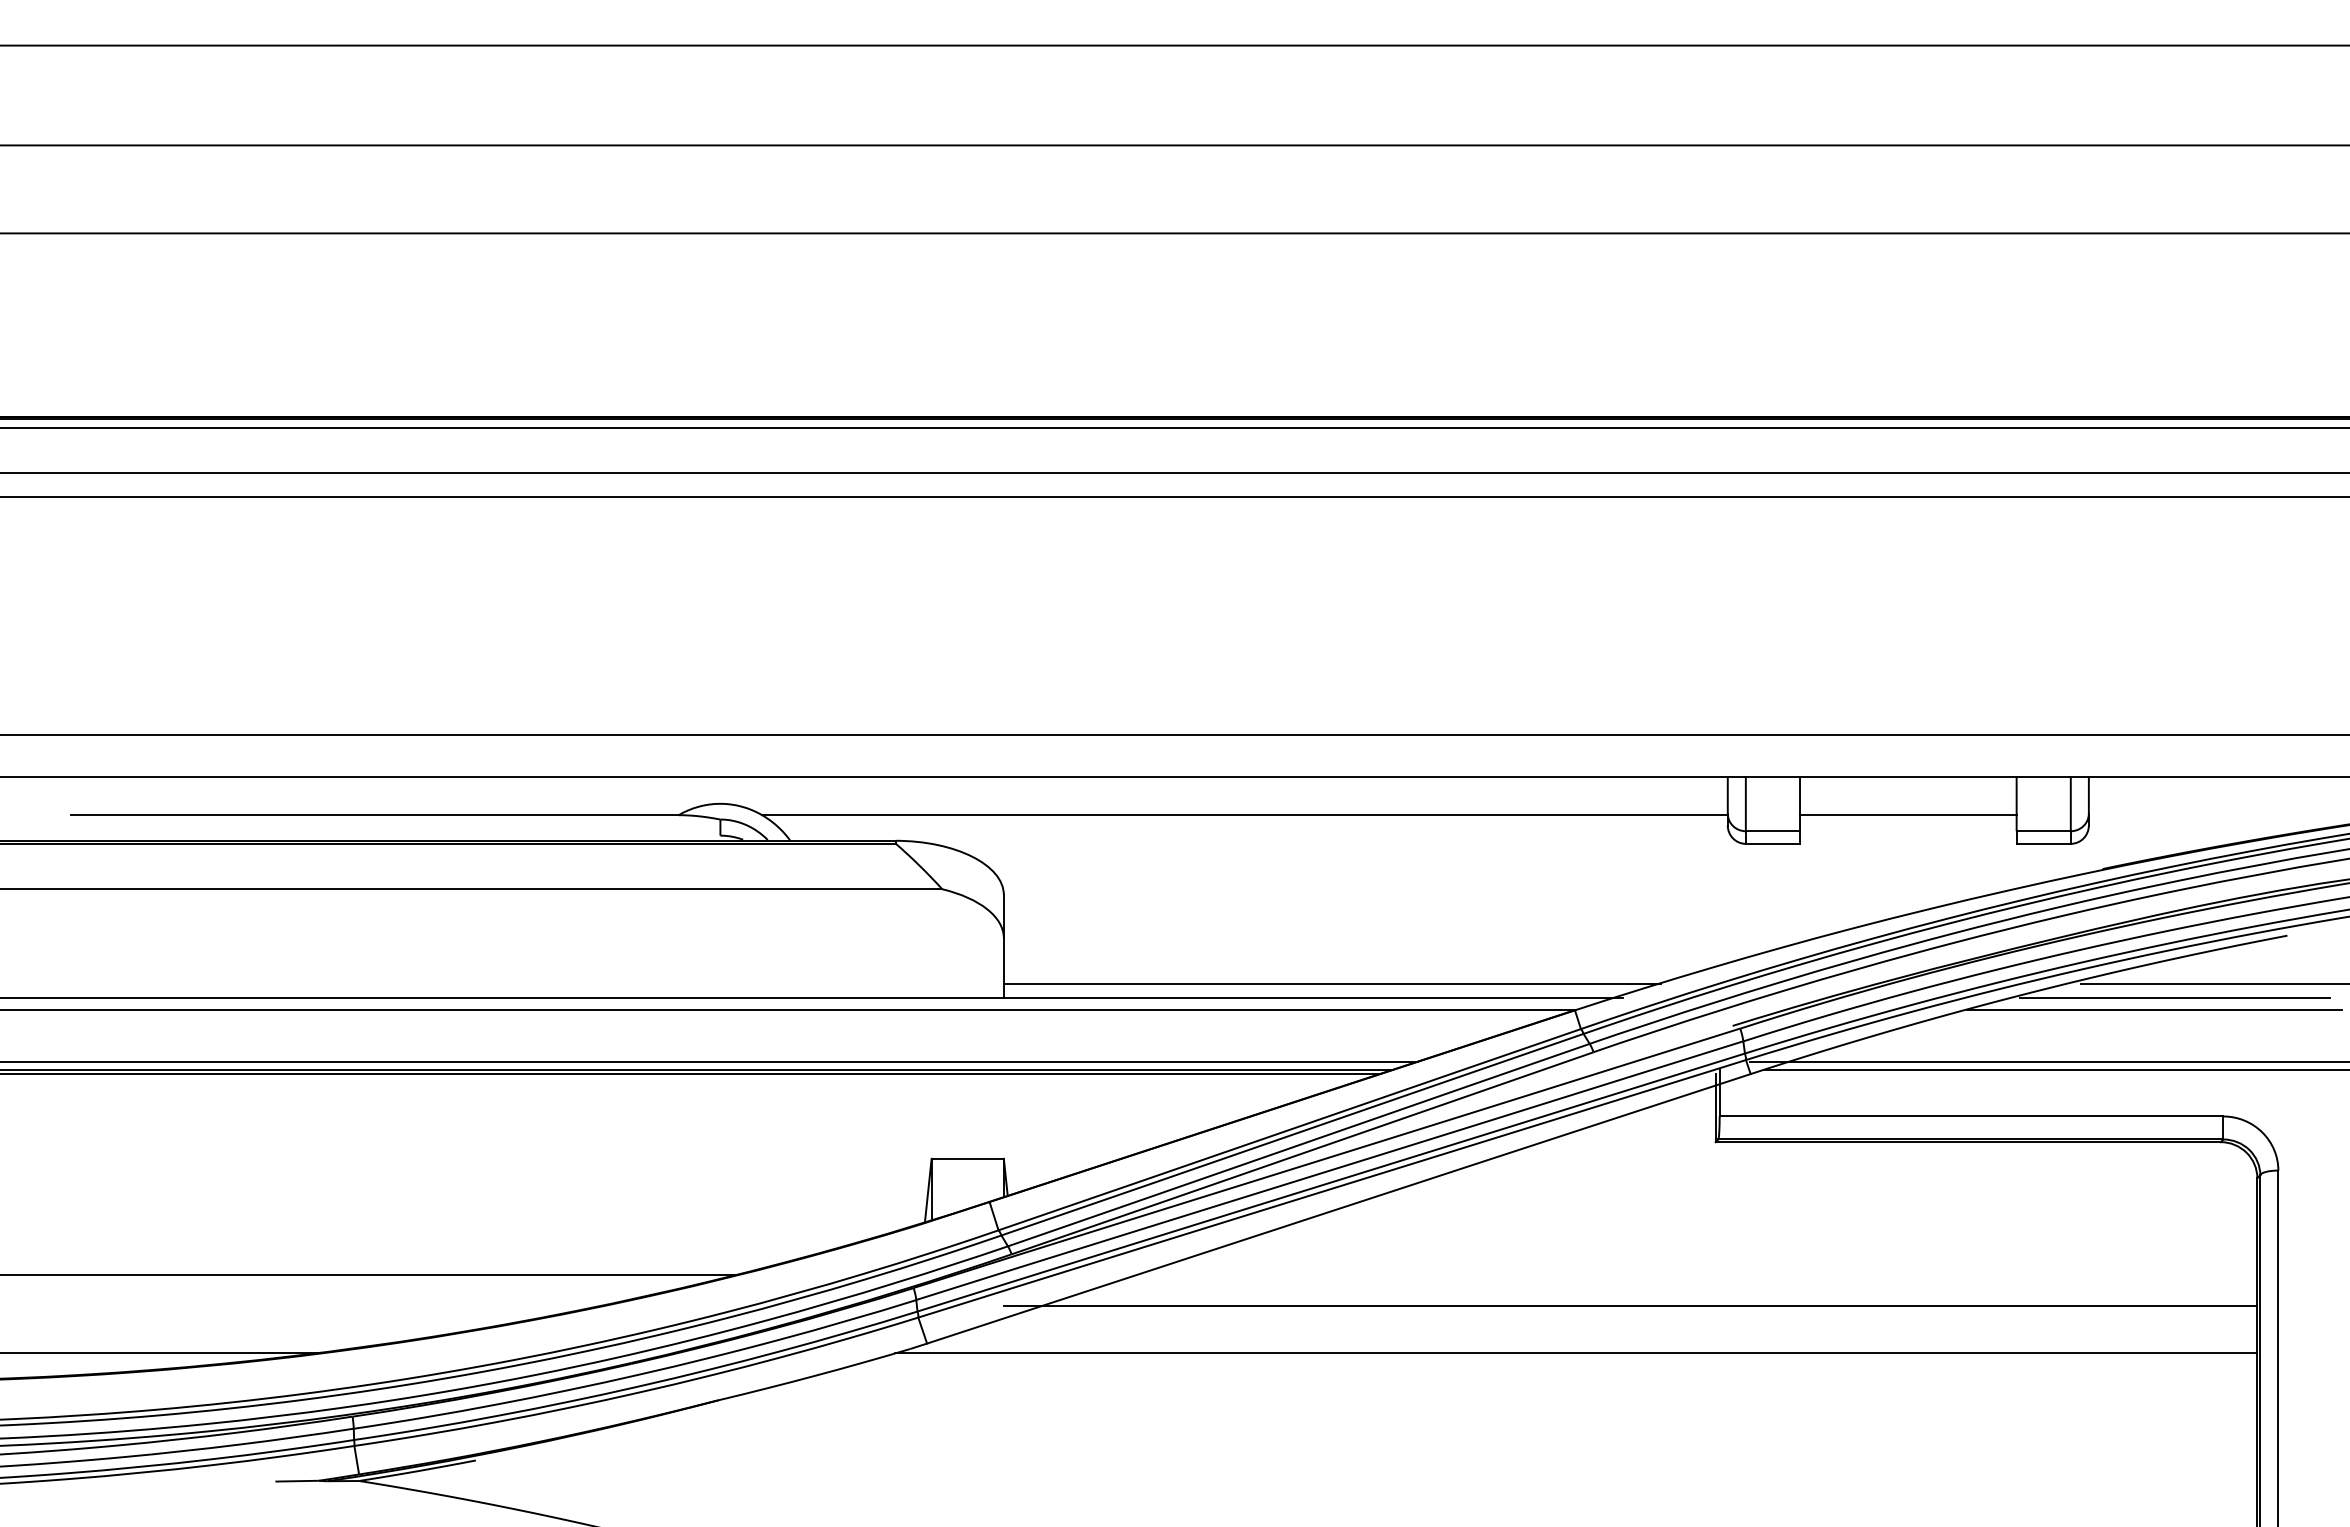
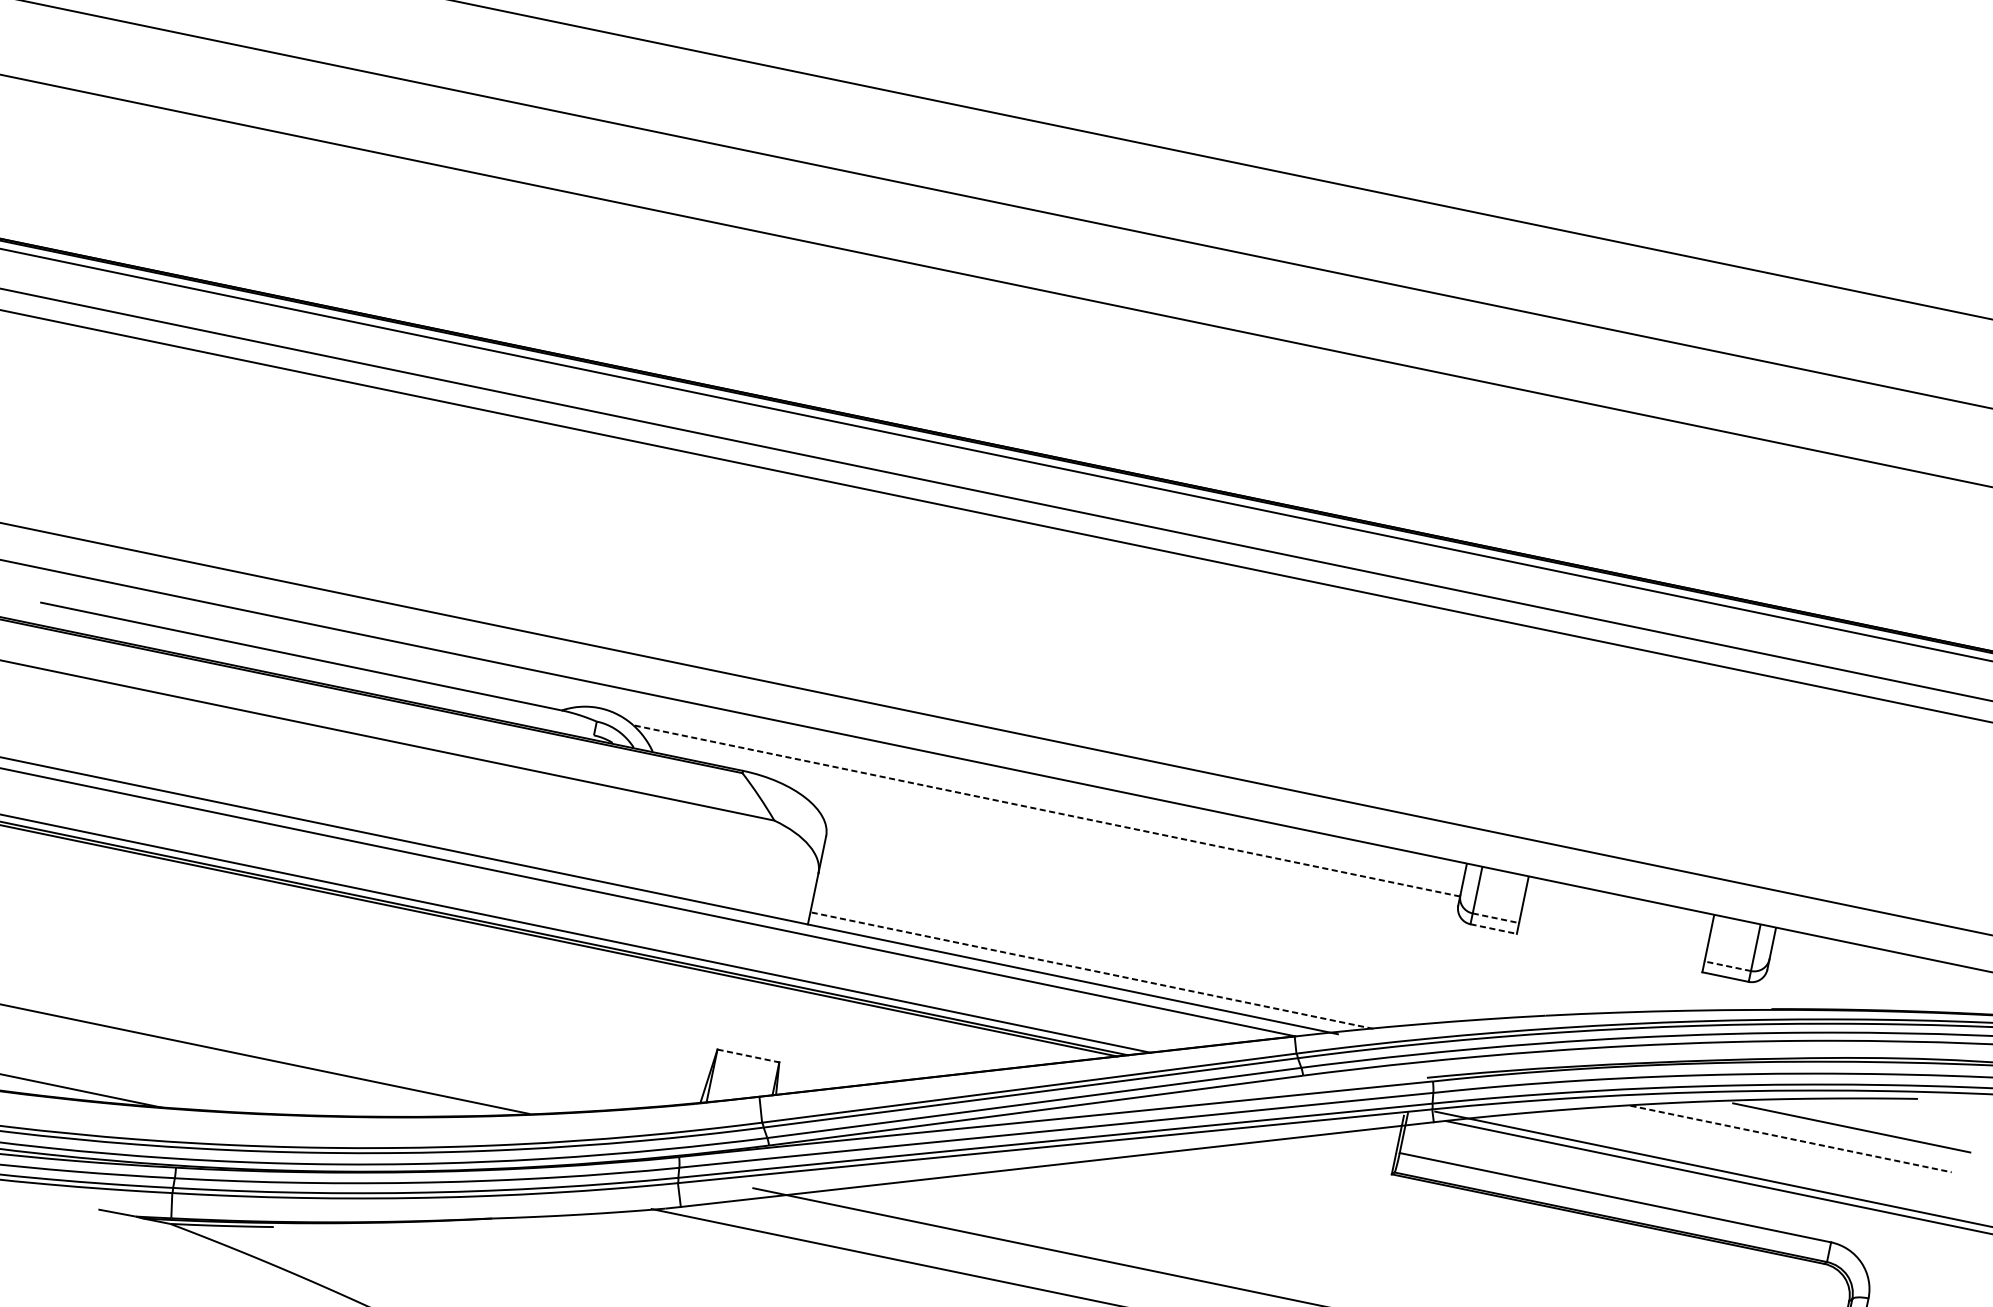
line: (1244, 815) -> (1046, 811), solid -> dashed
line: (1908, 815) -> (1614, 928), removed
line: (1773, 831) -> (1496, 918), solid -> dashed
line: (2043, 831) -> (1727, 966), solid -> dashed
line: (1773, 843) -> (1494, 928), solid -> dashed
line: (1332, 983) -> (1091, 970), solid -> dashed
line: (2175, 997) -> (1811, 1131), removed
line: (2154, 1010) -> (1790, 1139), solid -> dashed
line: (968, 1158) -> (749, 1055), solid -> dashed

